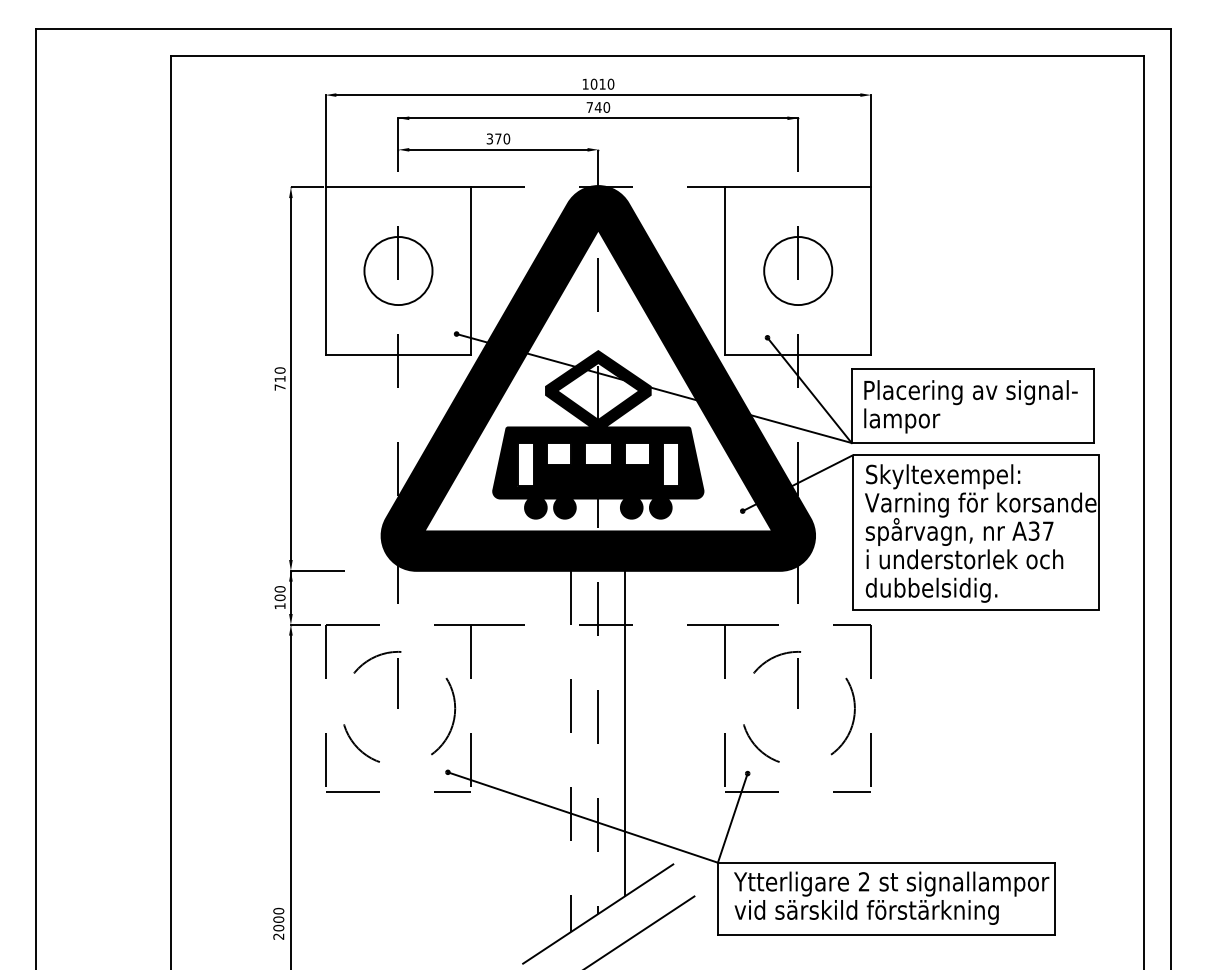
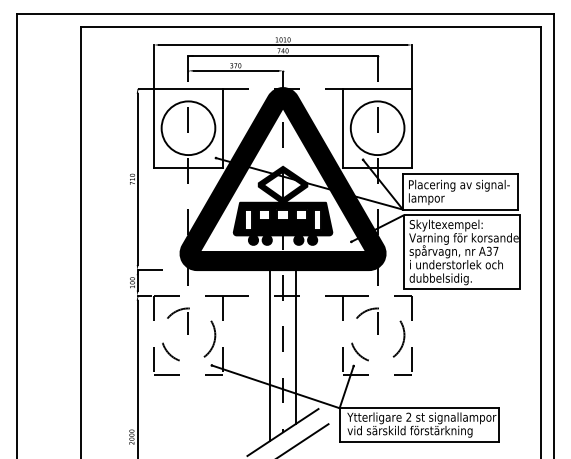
circle: (398, 271) -> (188, 128), size x1.67
circle: (797, 271) -> (377, 128), size x1.67
line: (571, 753) -> (270, 356), dashed -> solid

